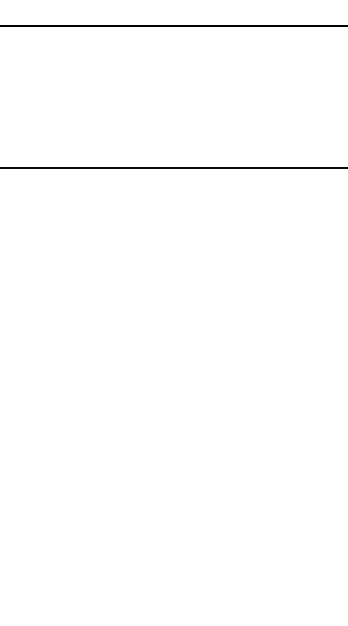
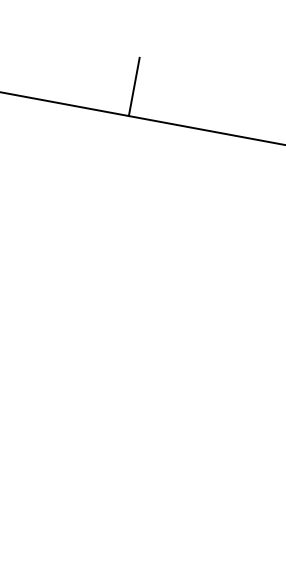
line: (133, 139) -> (134, 87), added

